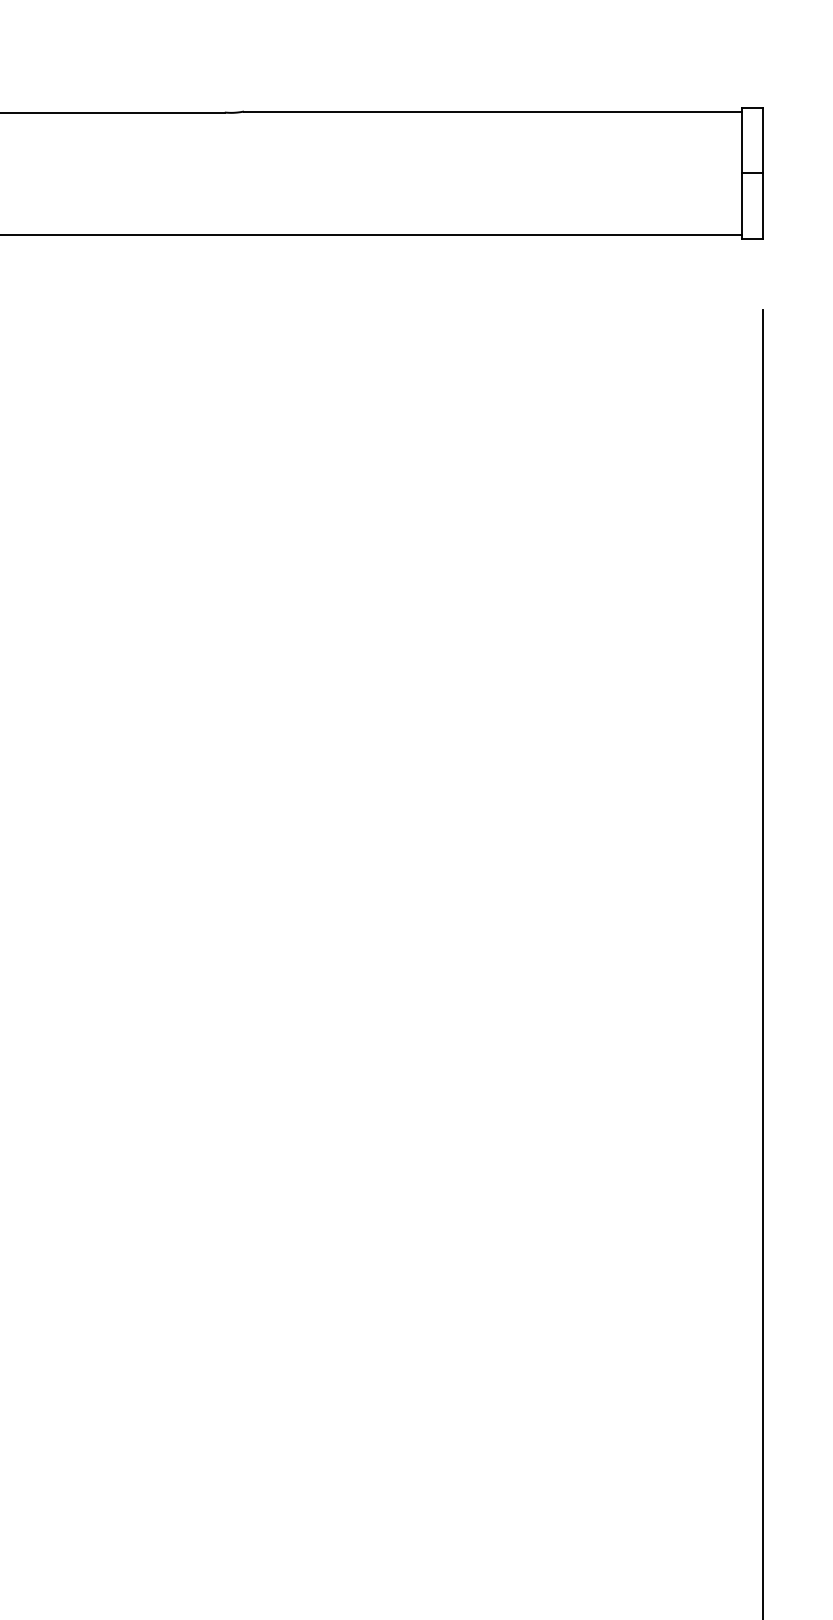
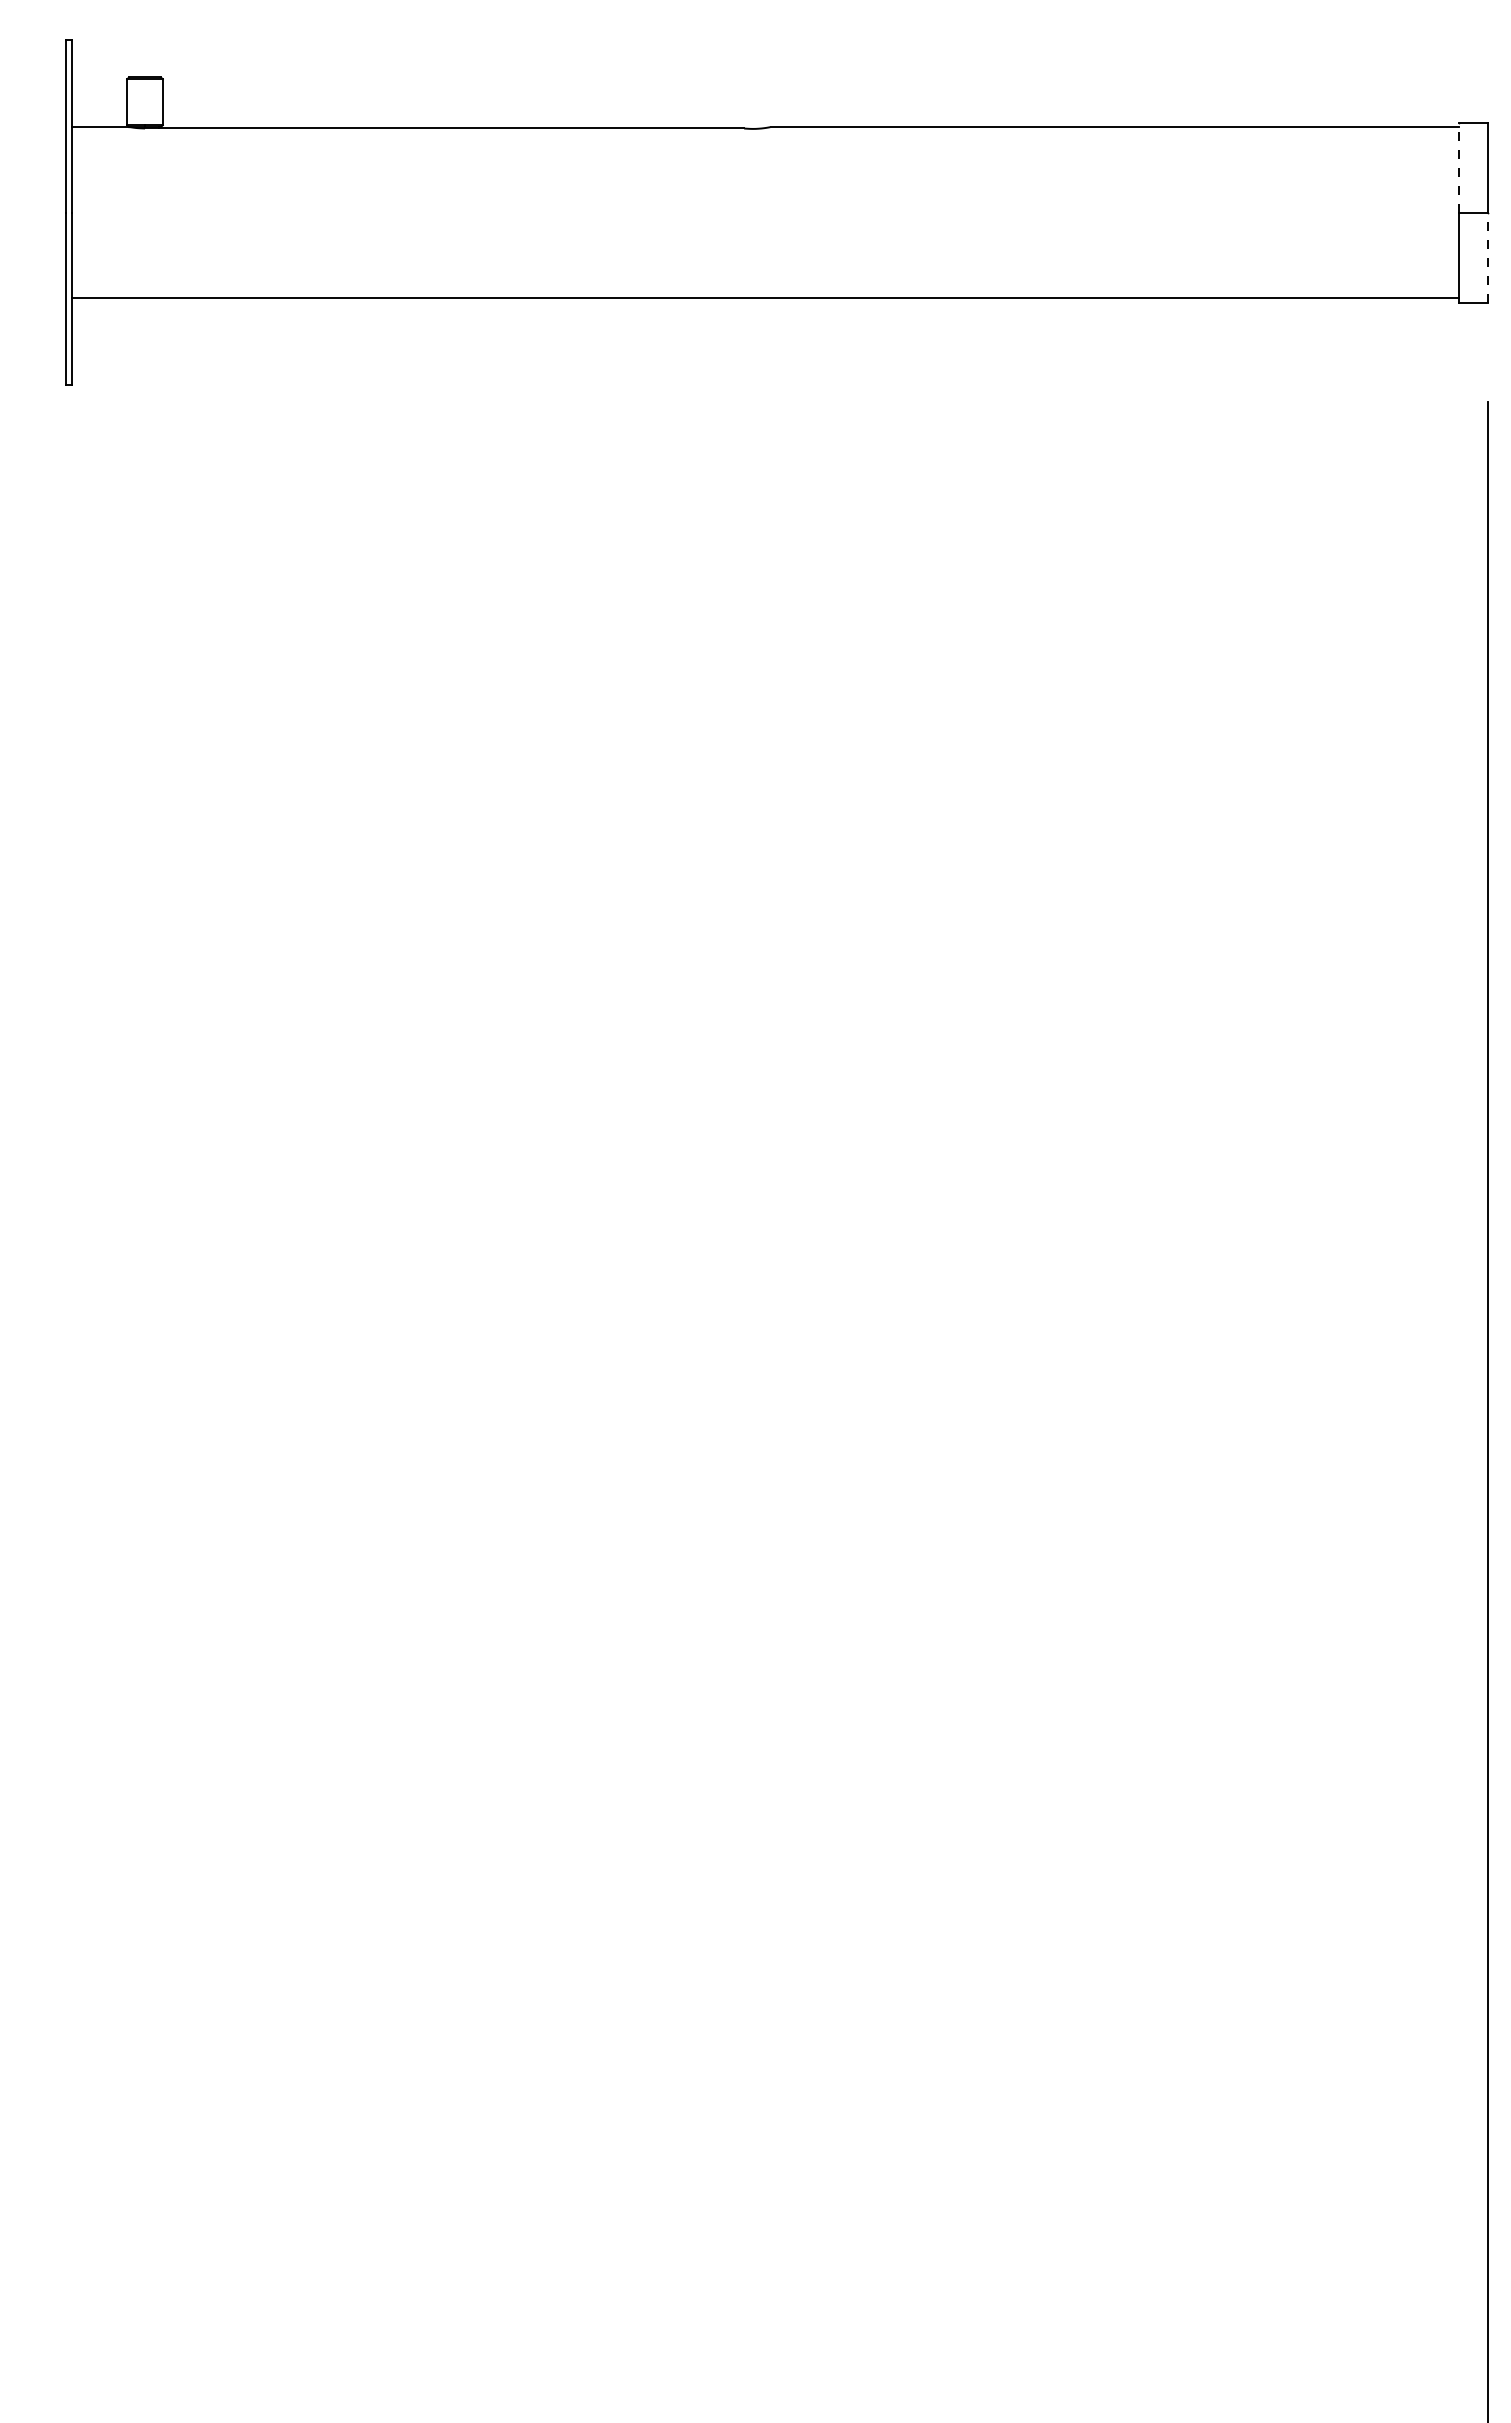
line: (741, 140) -> (1458, 167), solid -> dashed
line: (762, 205) -> (1487, 257), solid -> dashed

